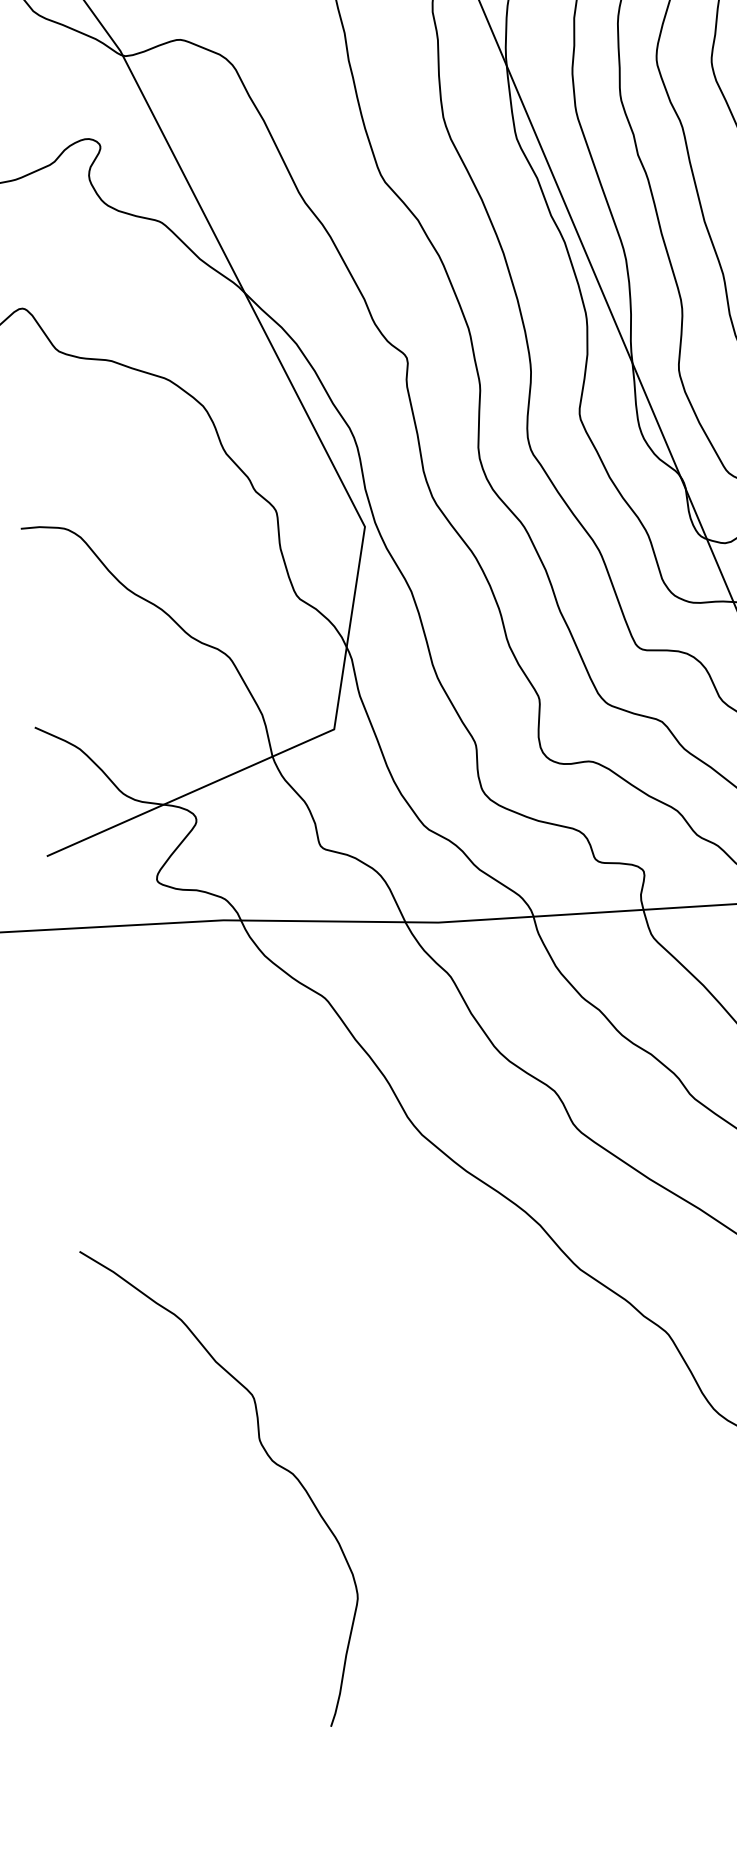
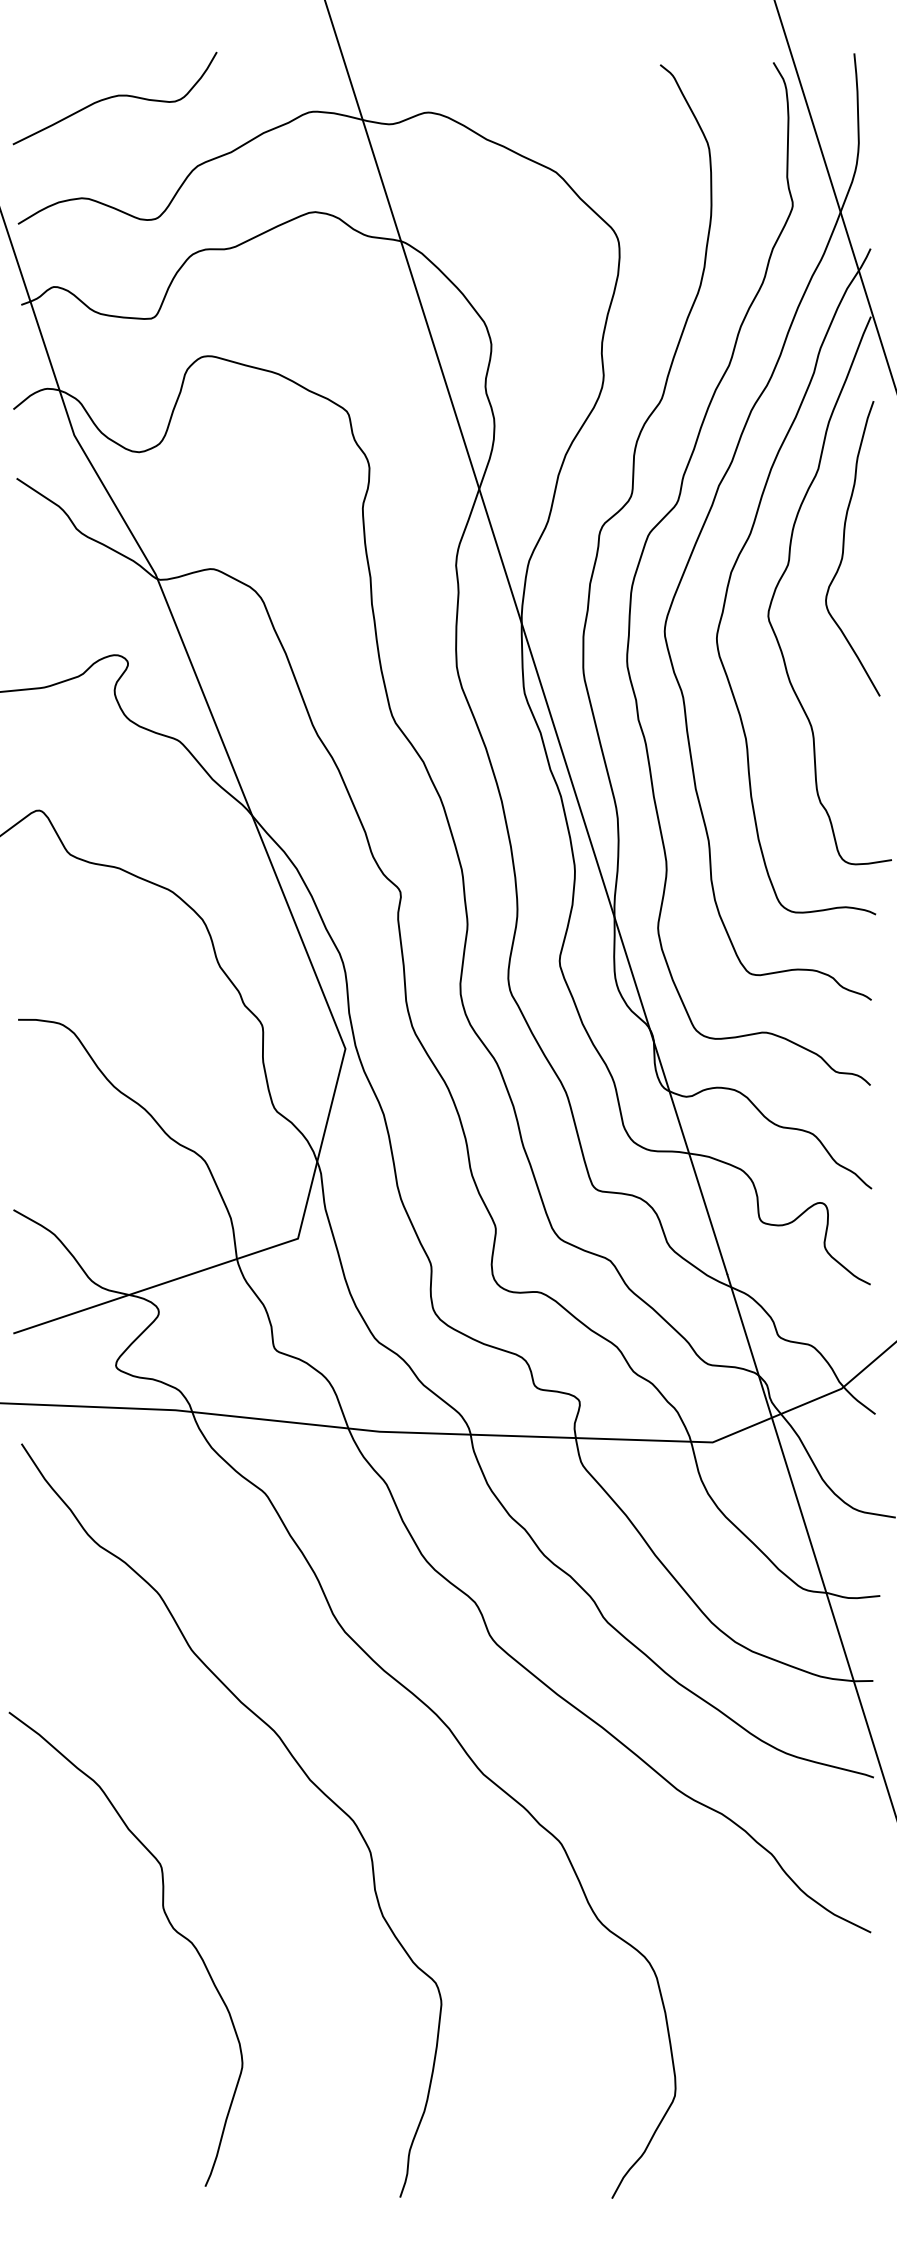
curve: (390, 1283) -> (301, 1770), added

